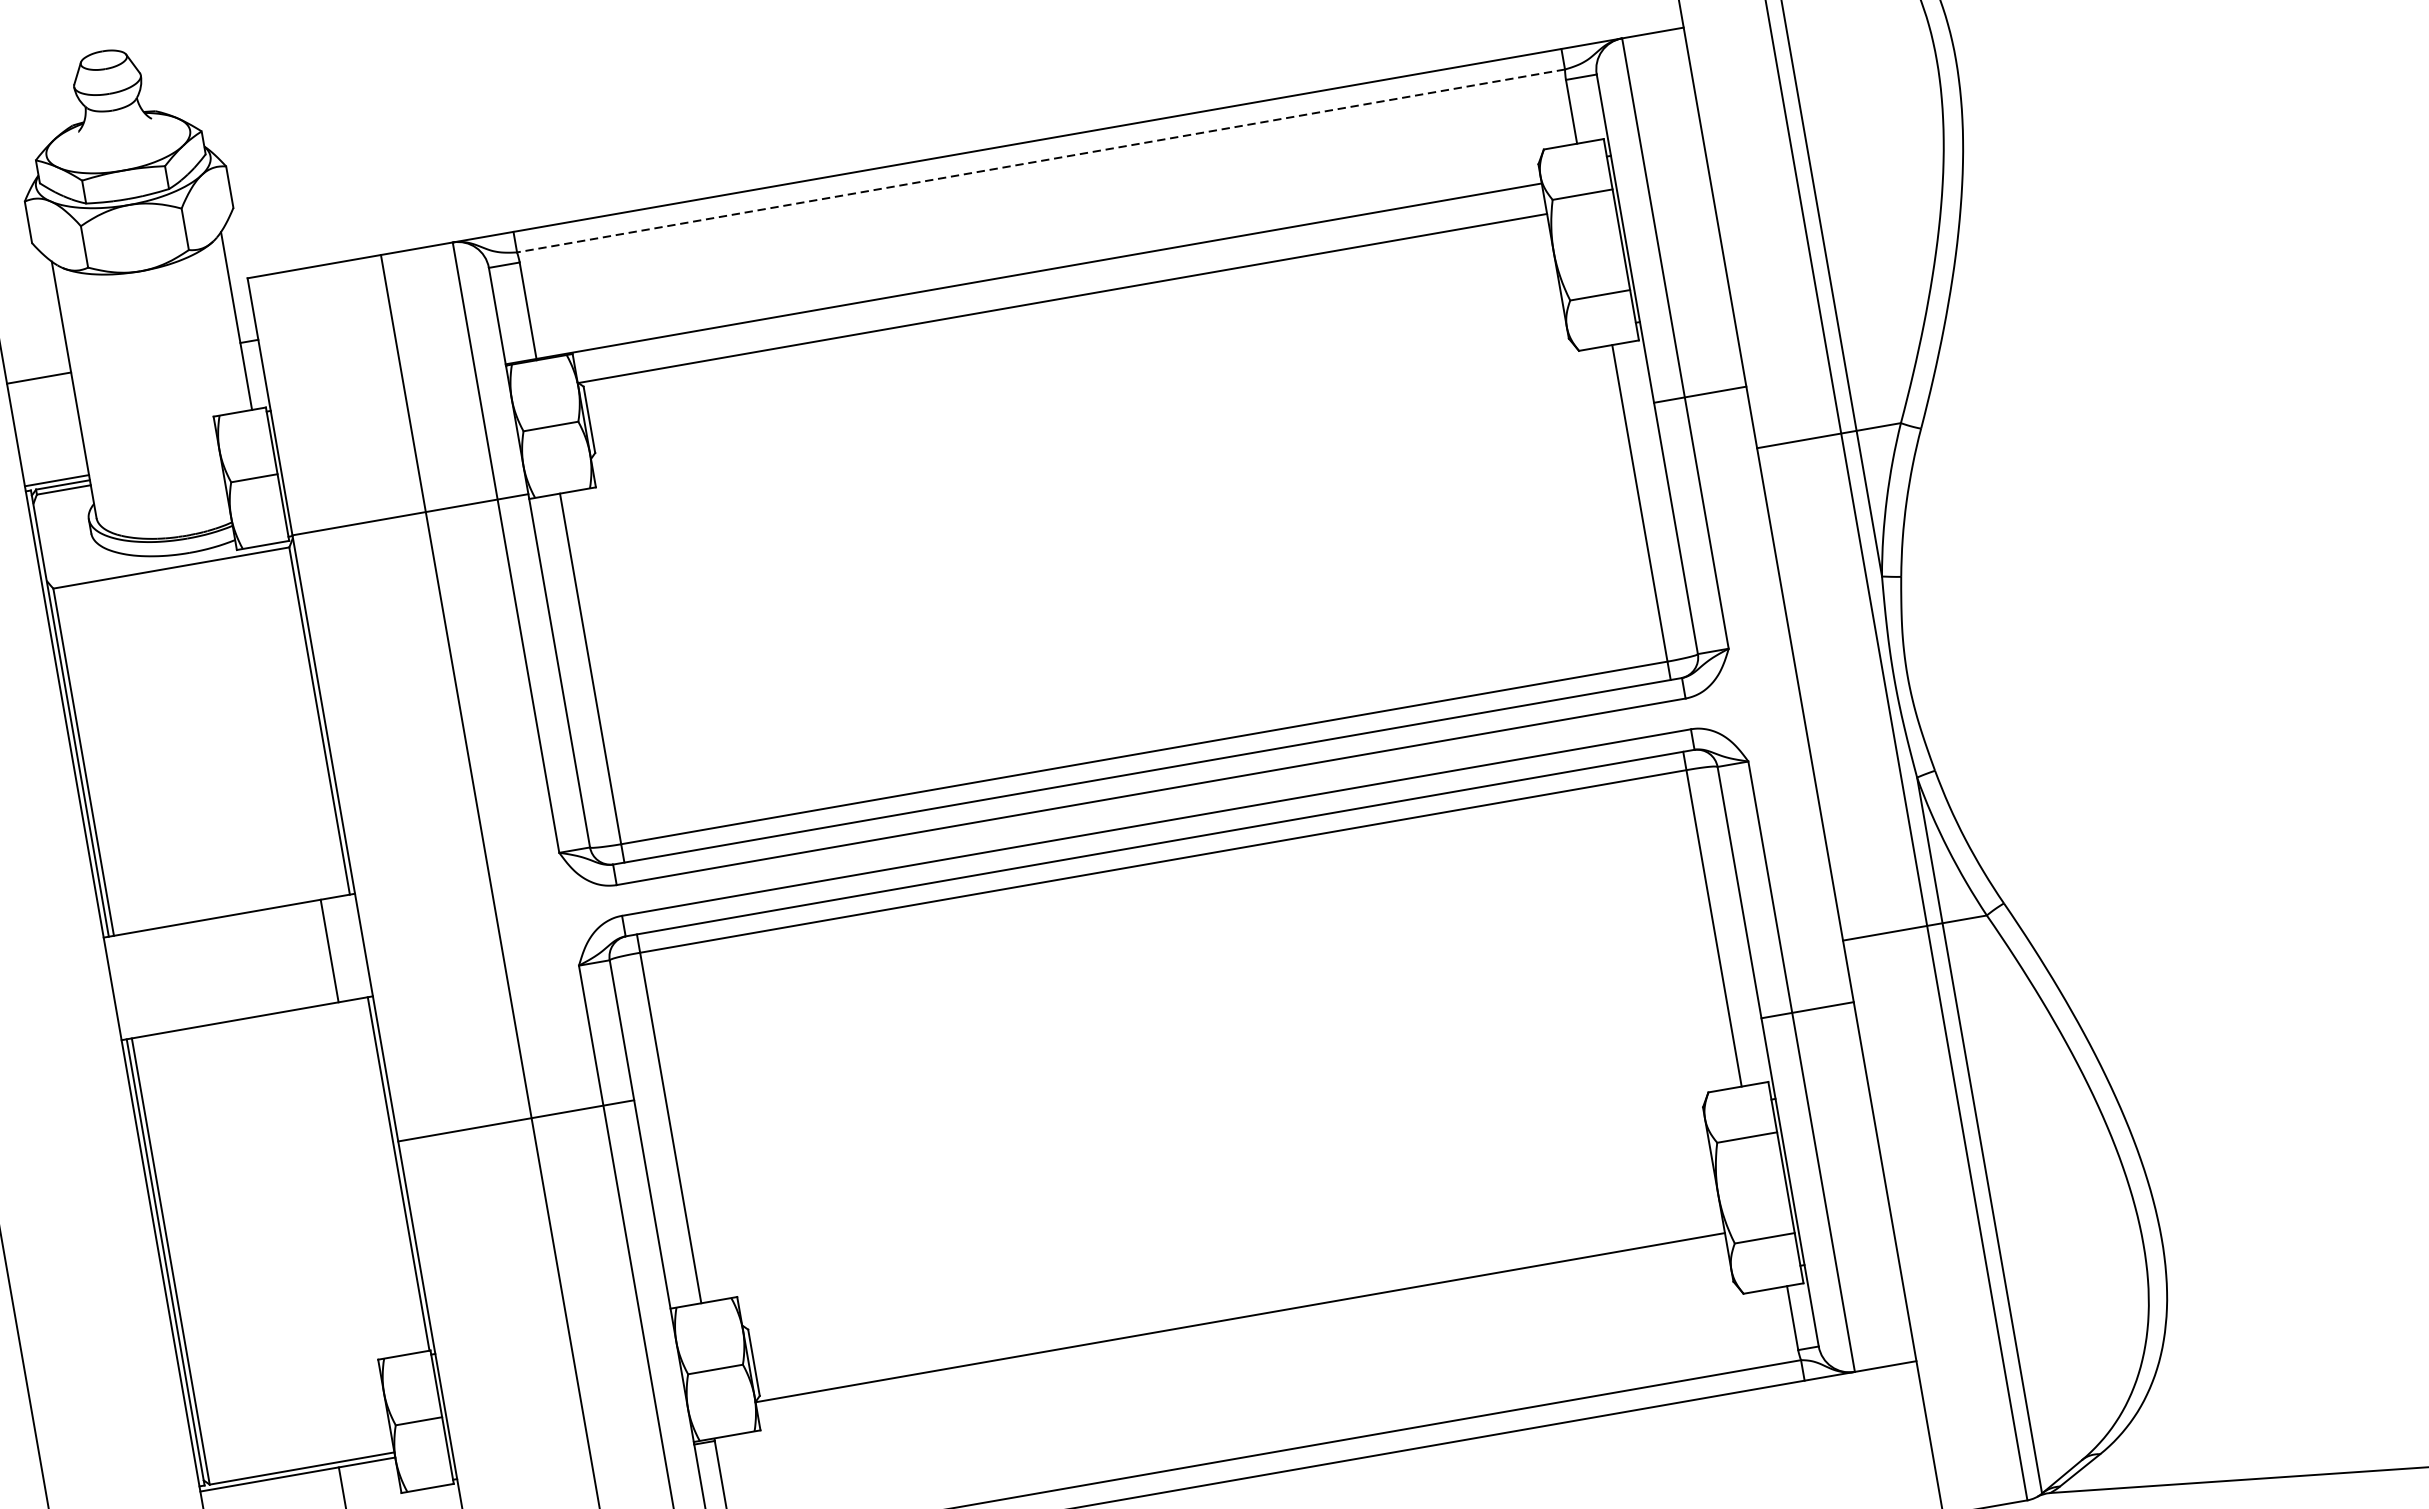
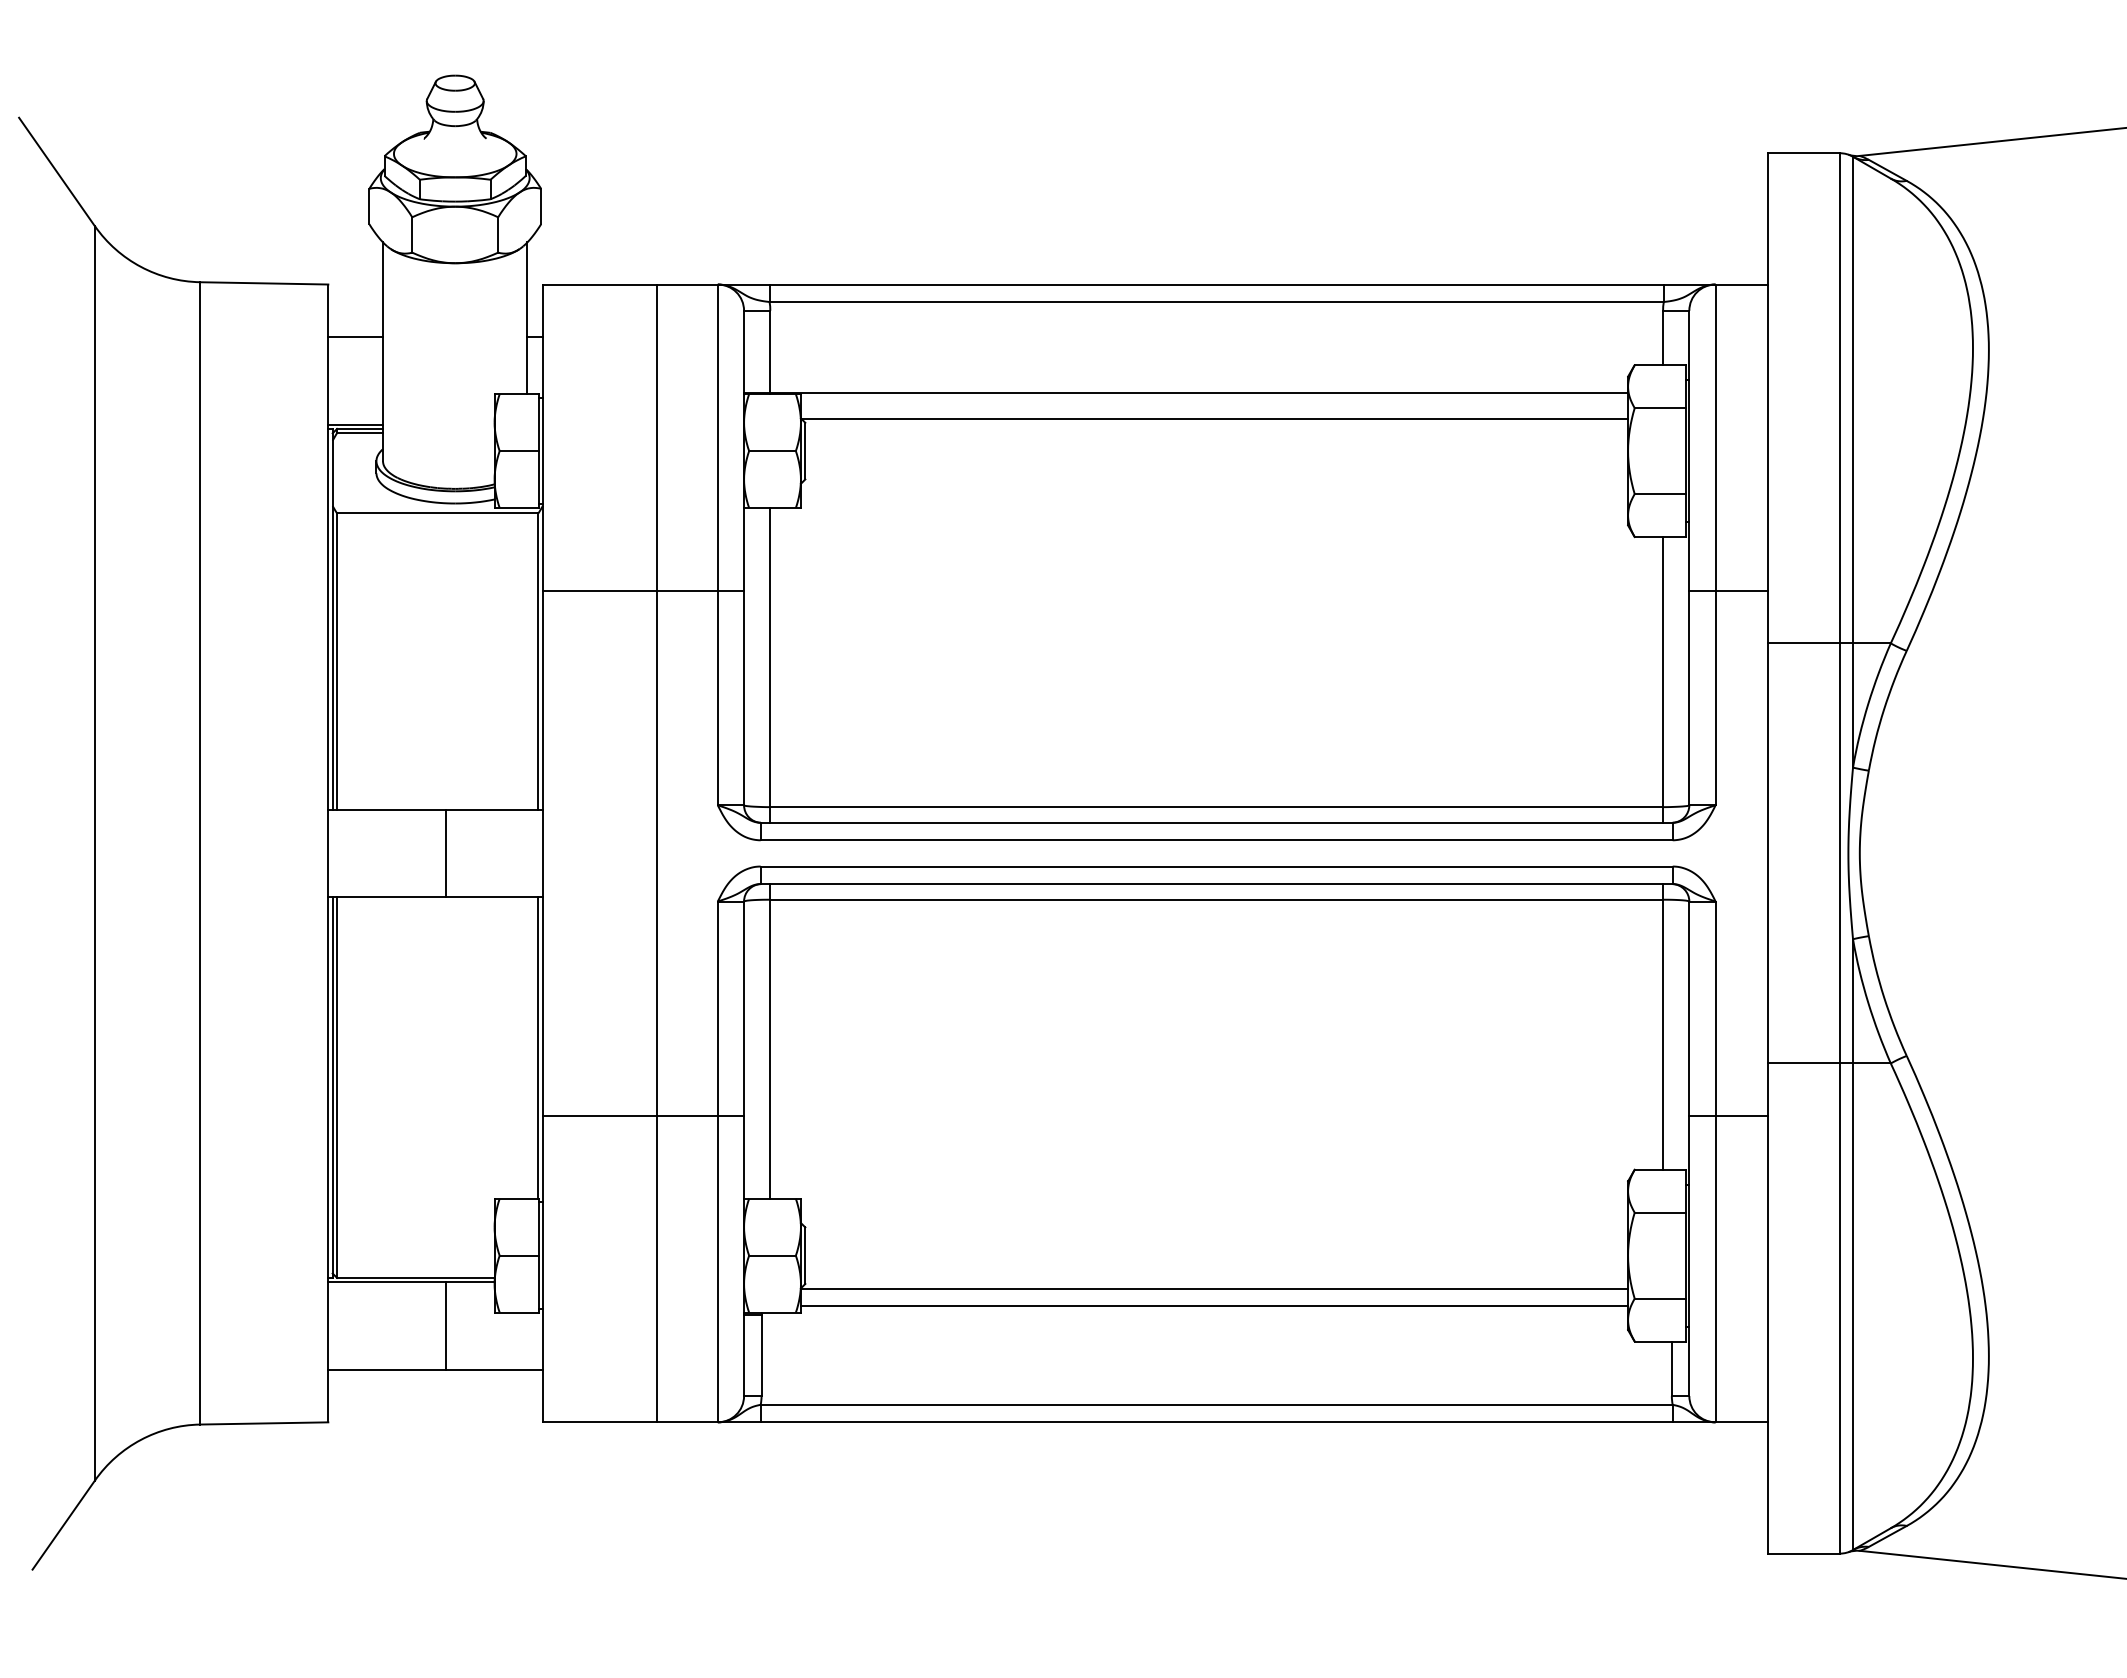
line: (1040, 161) -> (1216, 302), dashed -> solid
line: (410, 514) -> (643, 590), moved
line: (329, 951) -> (446, 853), moved
line: (516, 1121) -> (643, 1116), moved
line: (1243, 1338) -> (1214, 1306), added

